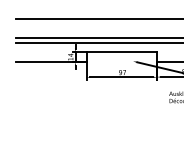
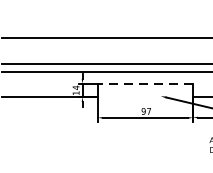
line: (121, 52) -> (144, 84), solid -> dashed

